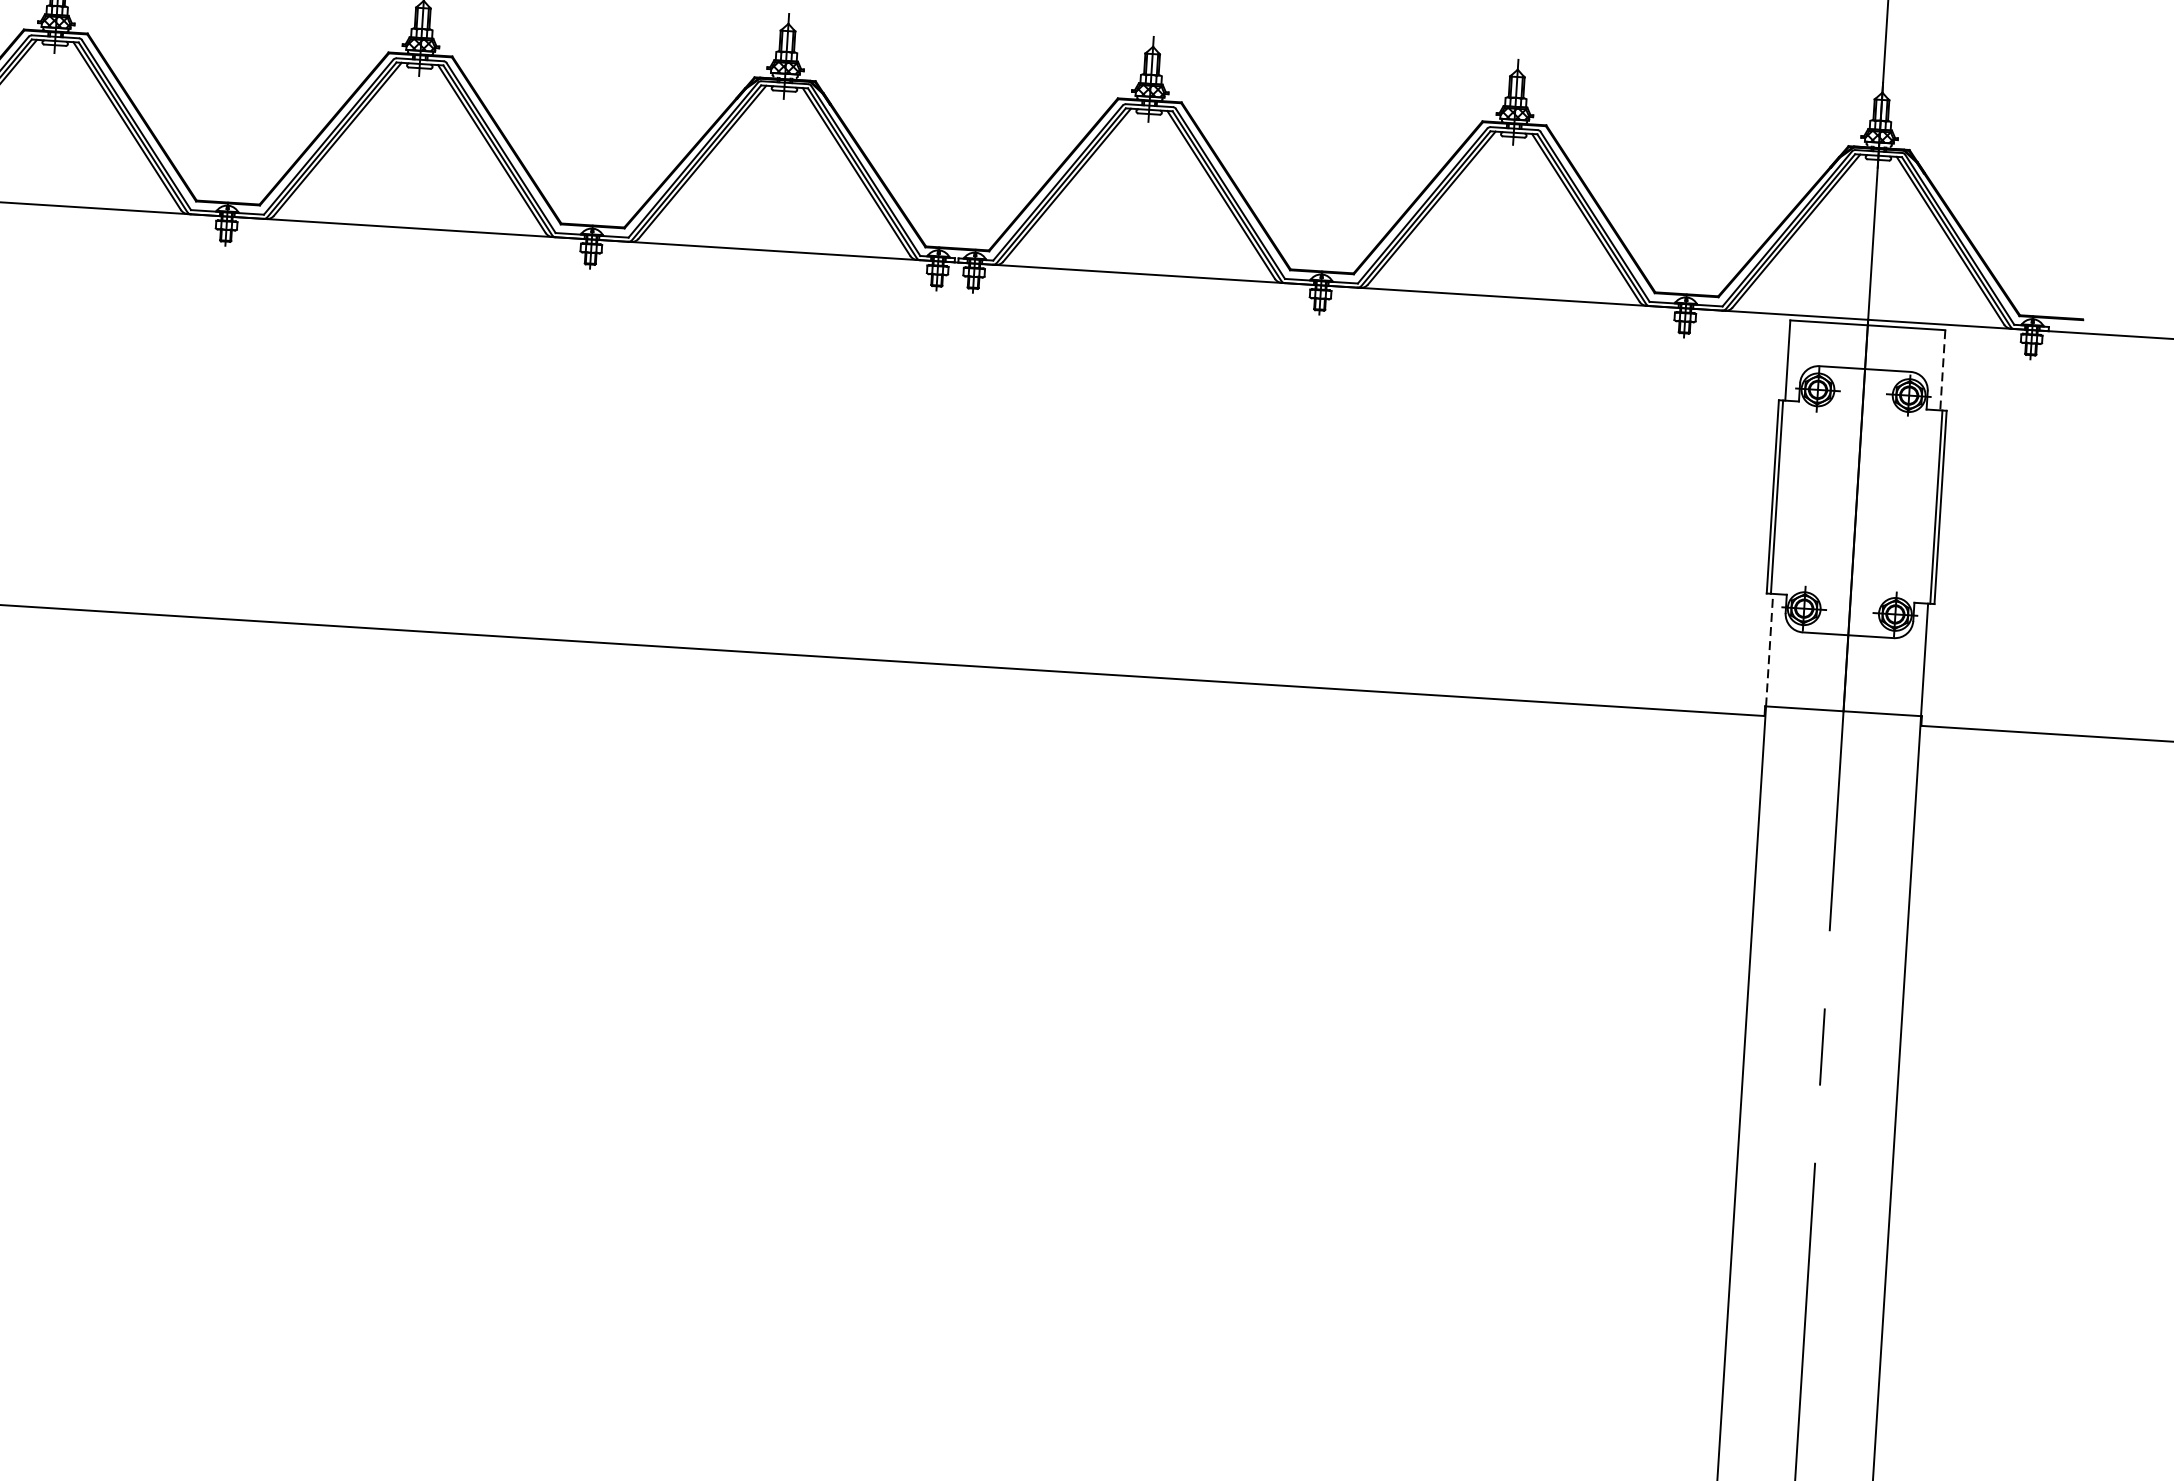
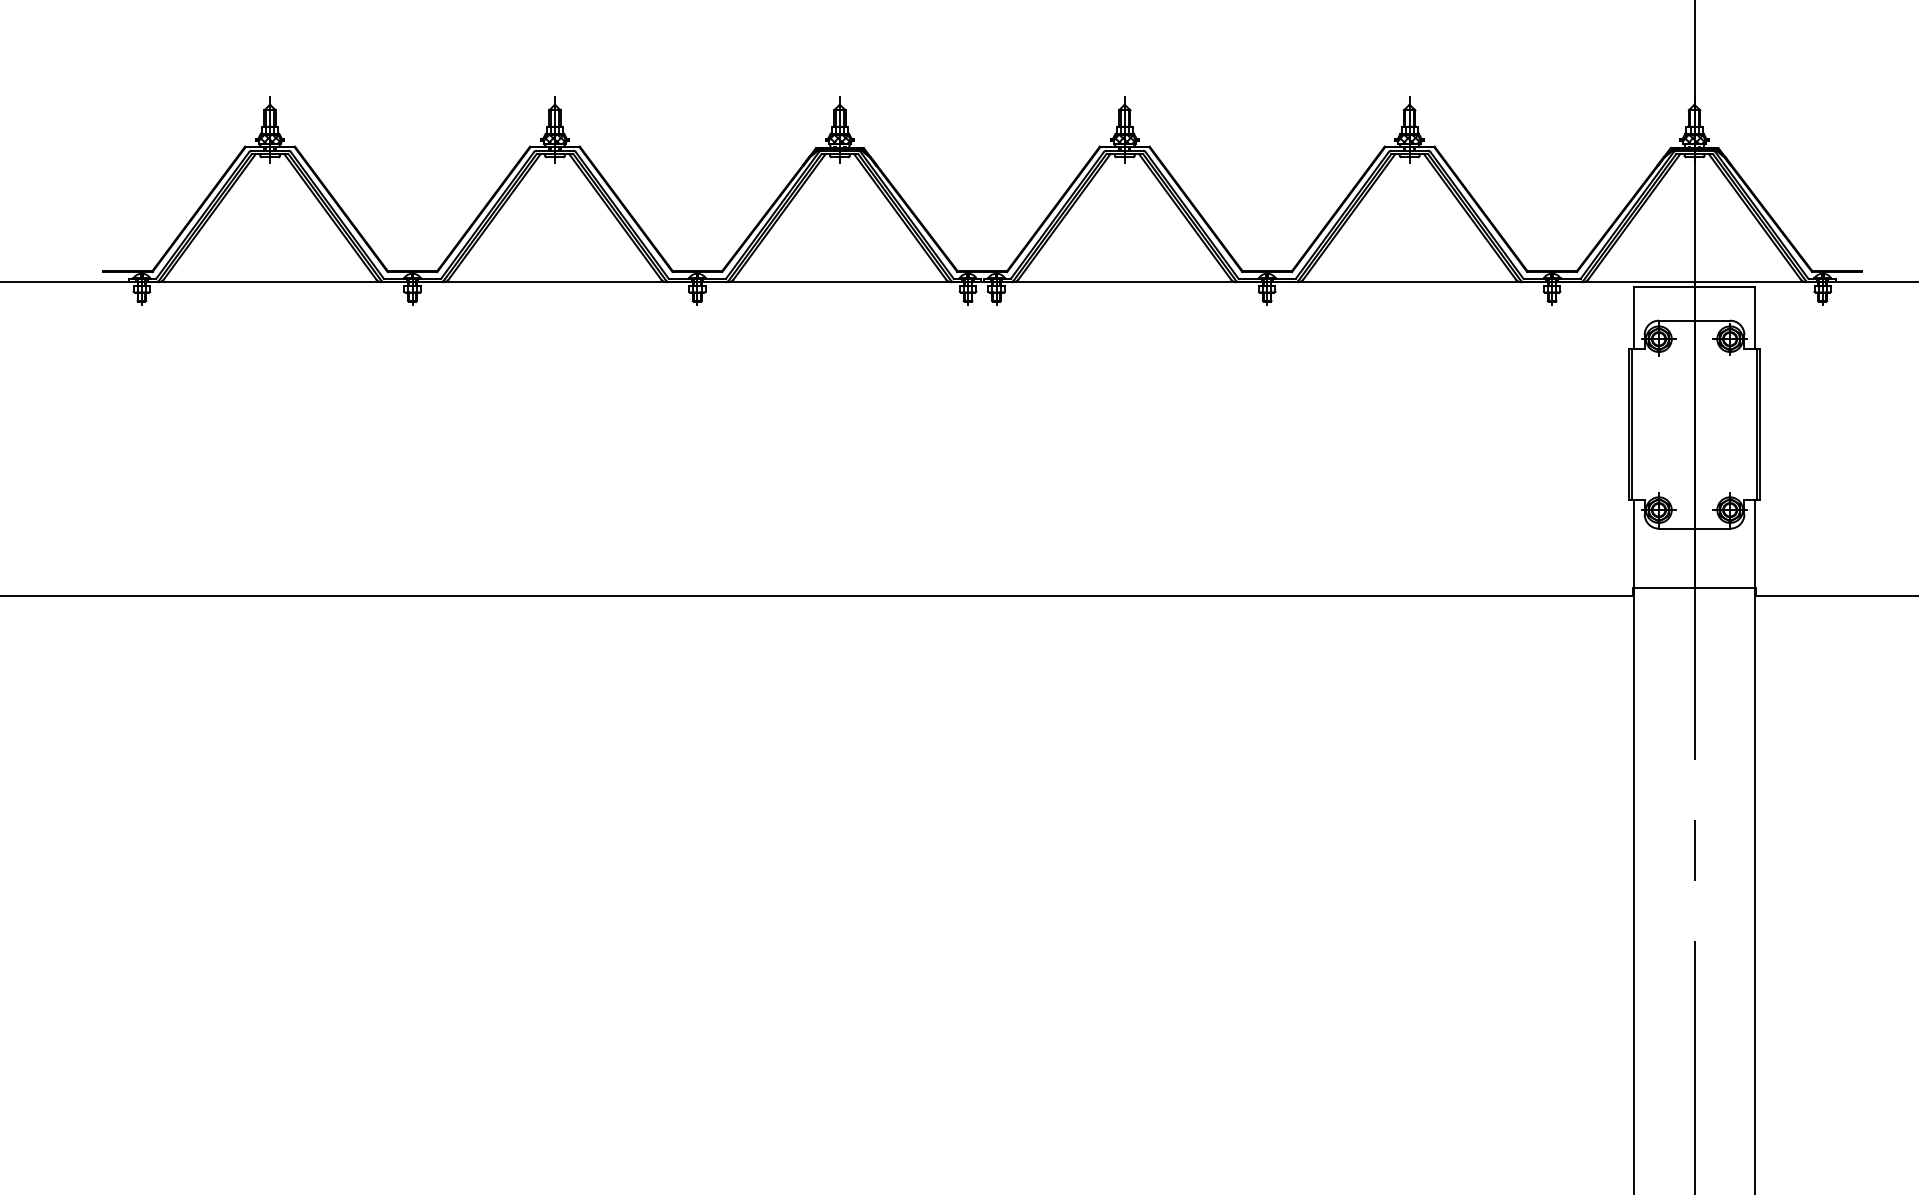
line: (1943, 371) -> (1755, 318), dashed -> solid
line: (1770, 650) -> (1634, 544), dashed -> solid

